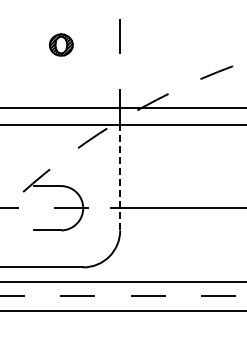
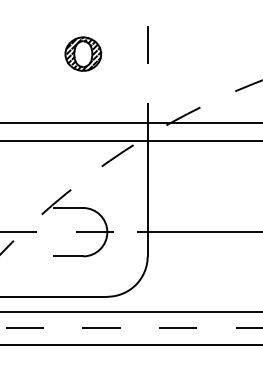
part: (61, 44) -> (83, 53), size x1.43
line: (120, 177) -> (147, 198), dashed -> solid

